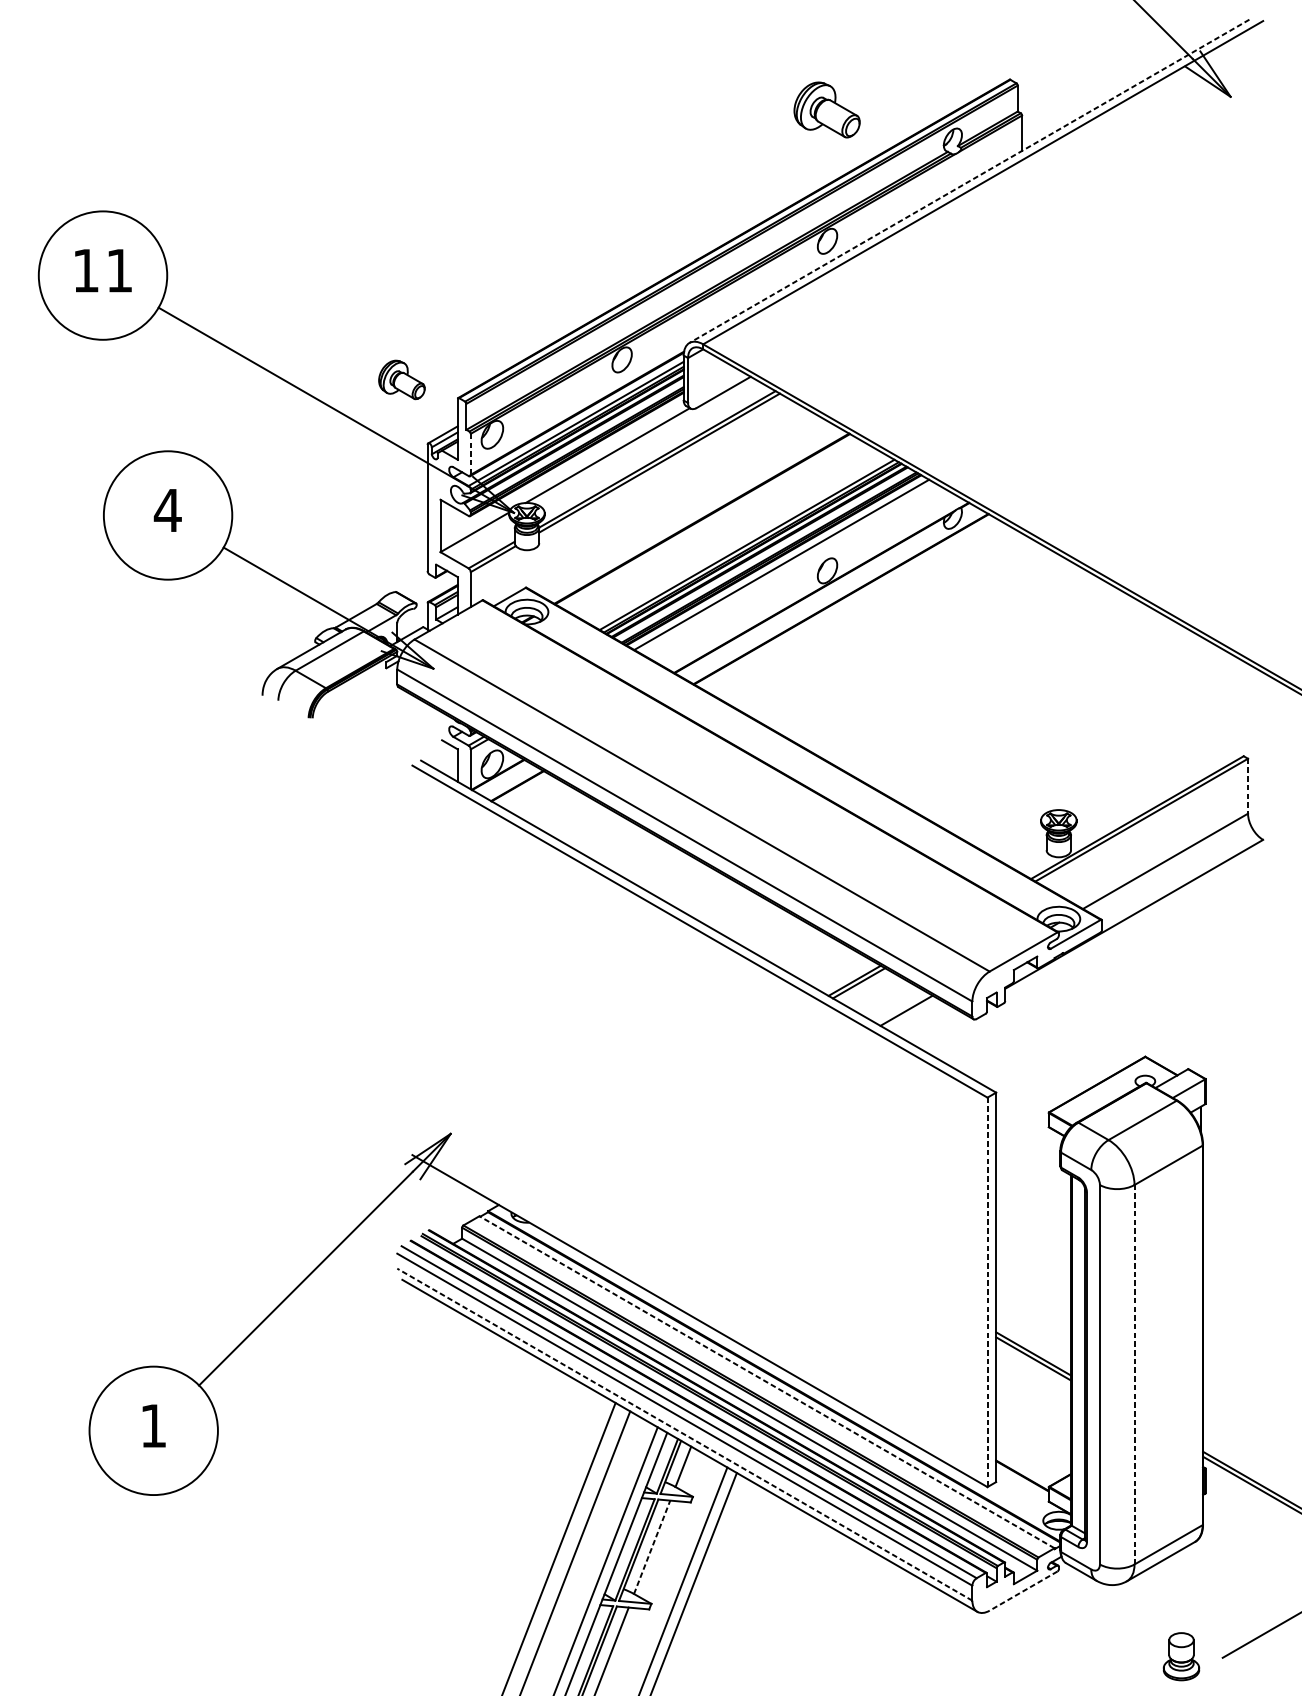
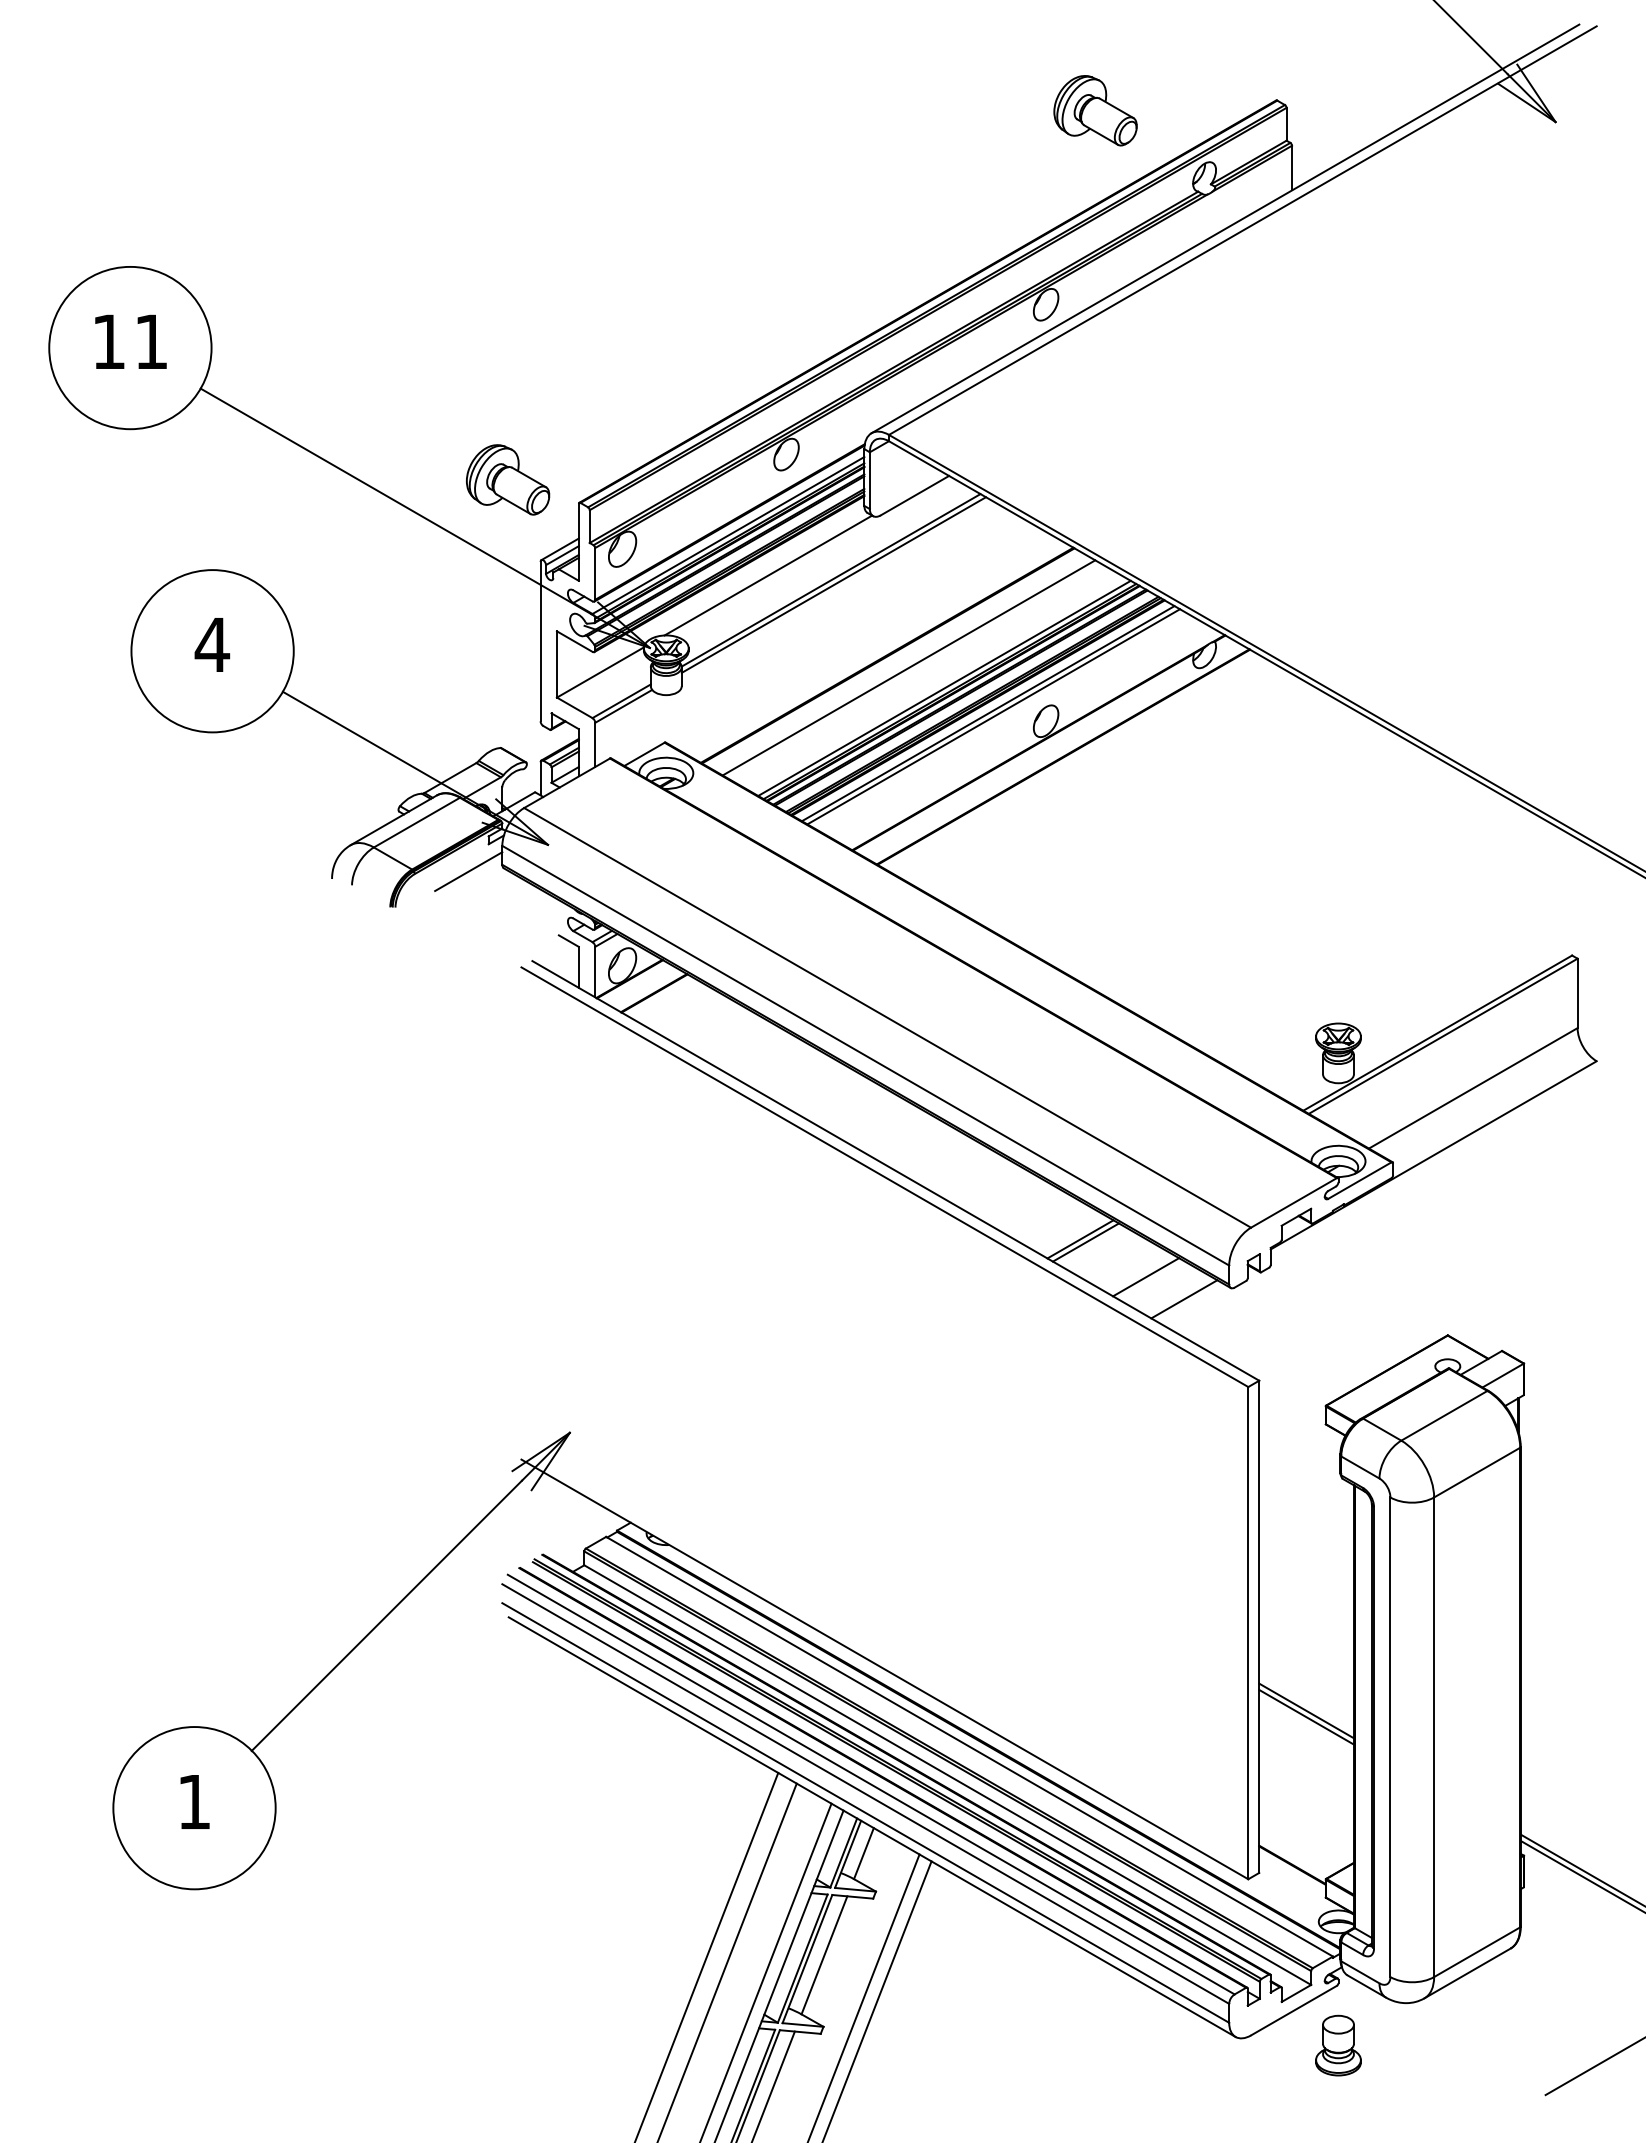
part: (827, 109) -> (1095, 110), moved
line: (969, 181) -> (1225, 228), dashed -> solid
part: (402, 379) -> (508, 479), size x1.43
line: (471, 453) -> (595, 573), dashed -> solid
line: (718, 528) -> (908, 667), added
line: (785, 567) -> (993, 716), added
line: (370, 689) -> (468, 871), added
line: (1247, 786) -> (1577, 993), dashed -> solid
line: (937, 1028) -> (1184, 1299), added
line: (987, 1292) -> (1248, 1633), dashed -> solid
line: (1134, 1374) -> (1434, 1737), dashed -> solid
line: (766, 1382) -> (969, 1746), dashed -> solid
line: (684, 1434) -> (865, 1812), dashed -> solid
line: (652, 1546) -> (824, 1954), dashed -> solid
line: (1023, 1590) -> (1293, 2010), dashed -> solid
part: (1181, 1656) -> (1338, 2045), moved

